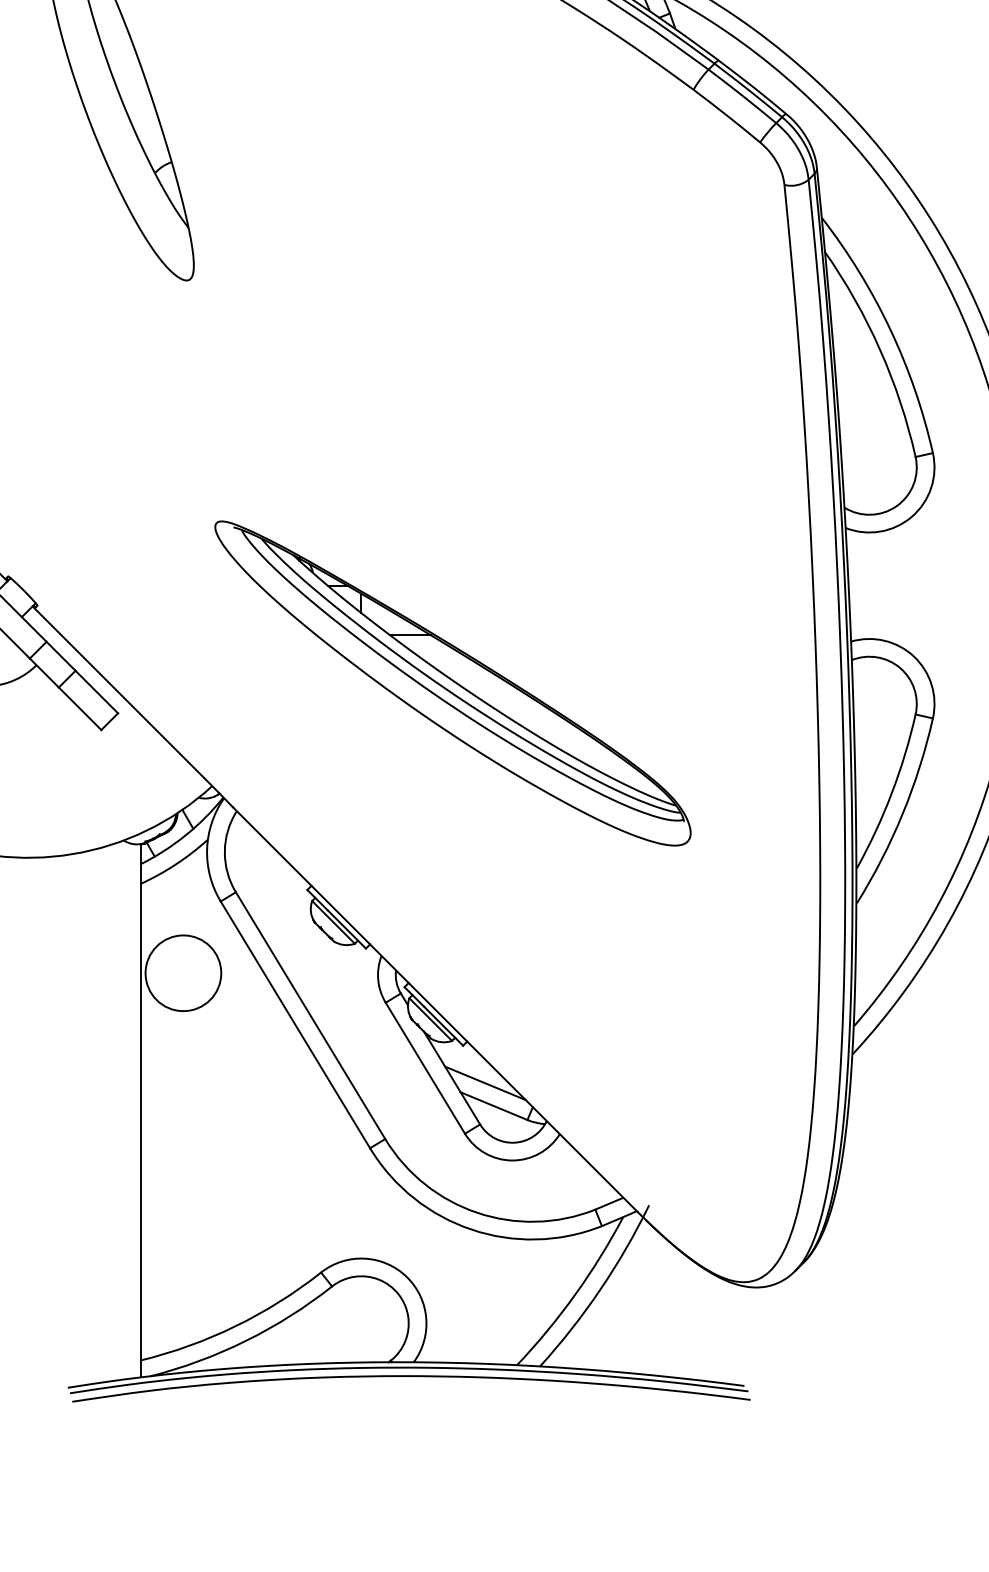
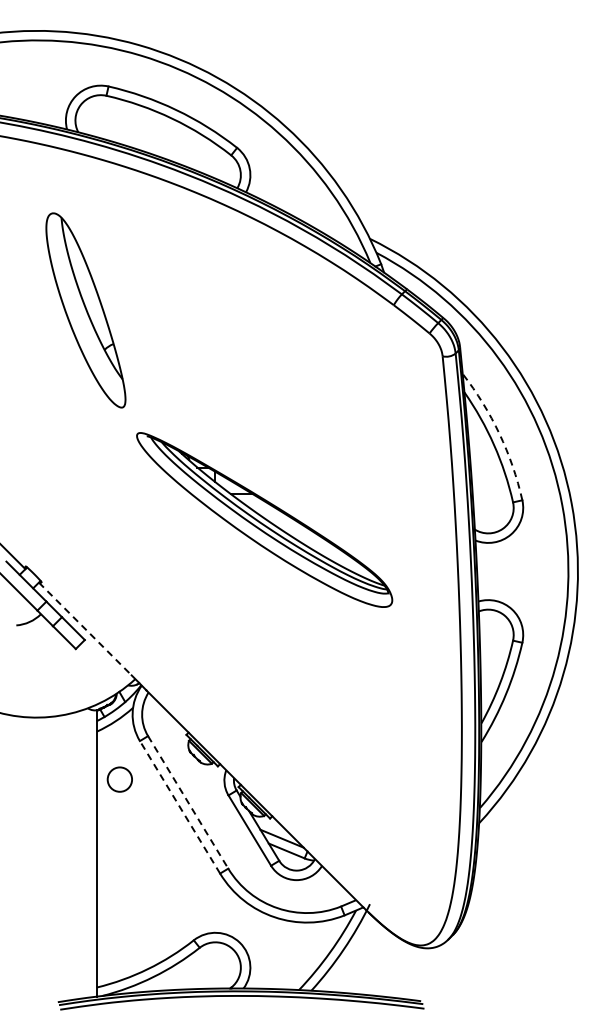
arc: (890, 328) -> (499, 433), solid -> dashed
part: (452, 682) -> (264, 519), moved
line: (119, 693) -> (85, 629), solid -> dashed
circle: (182, 973) -> (119, 779), size x0.6
line: (311, 1015) -> (188, 802), solid -> dashed
line: (294, 1023) -> (179, 806), solid -> dashed

